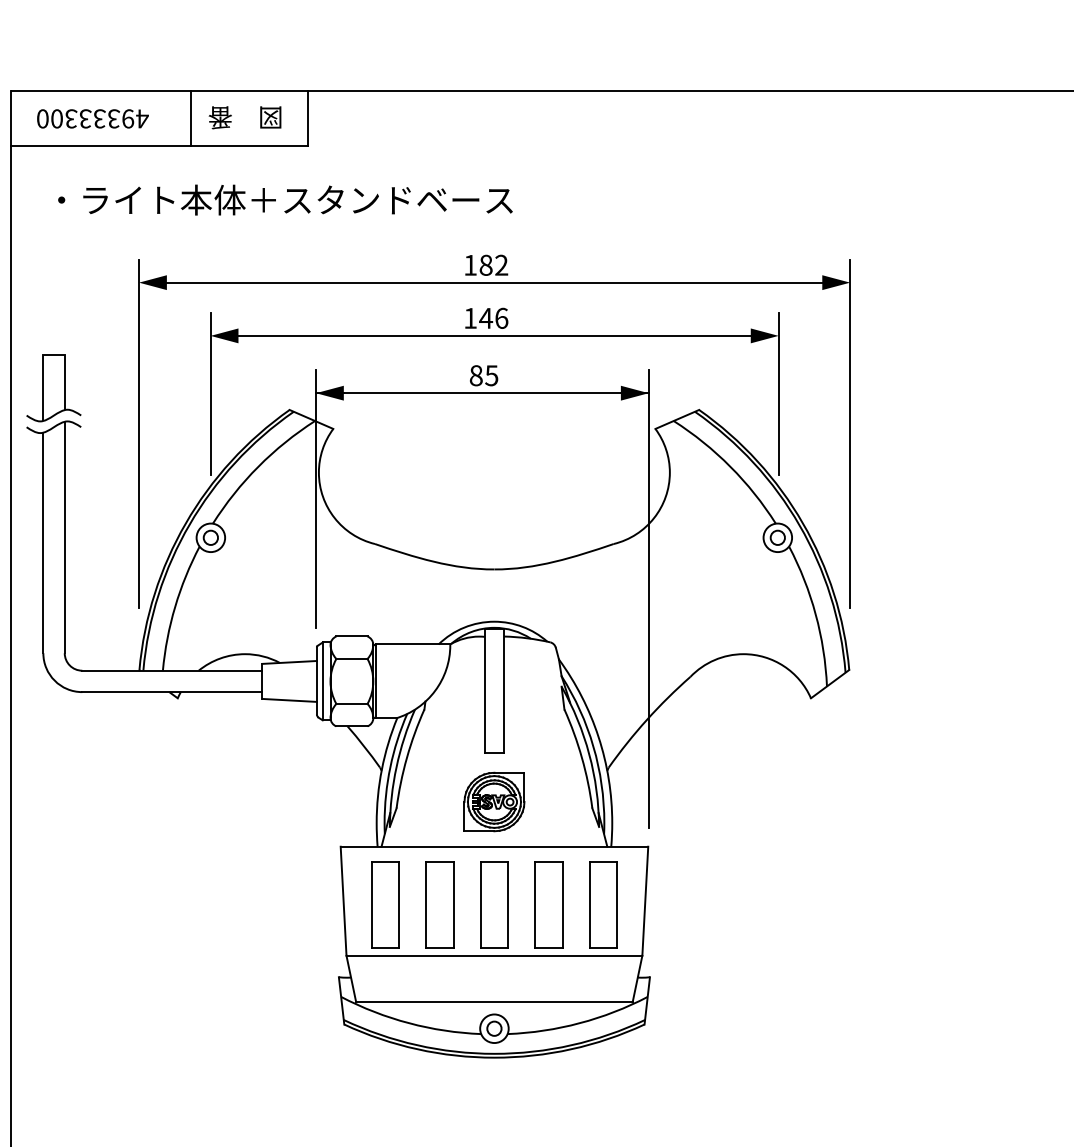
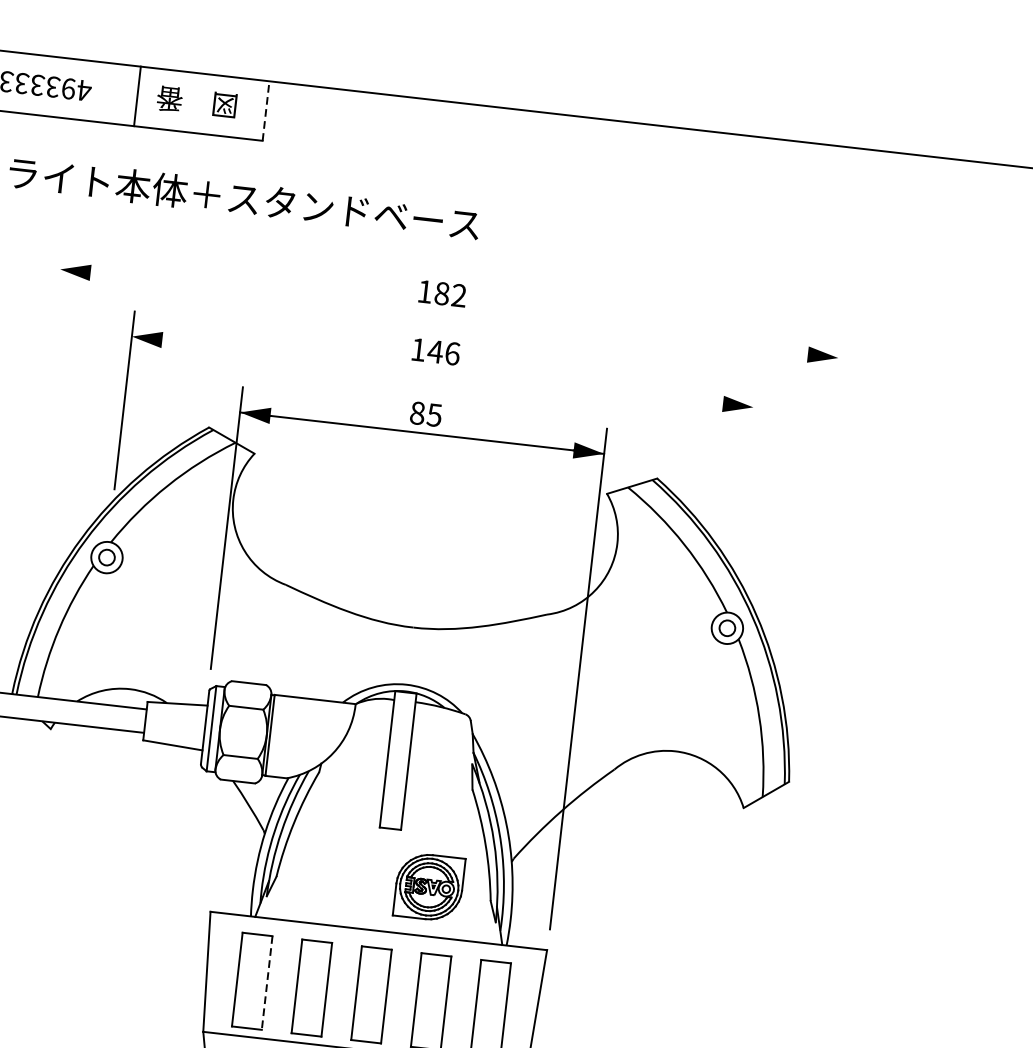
line: (308, 118) -> (266, 110), solid -> dashed
line: (494, 282) -> (449, 313), removed
line: (494, 336) -> (442, 372), removed
line: (778, 394) -> (746, 471), removed
line: (139, 433) -> (41, 434), removed
line: (850, 433) -> (819, 523), removed
part: (494, 801) -> (429, 886), moved
line: (399, 905) -> (267, 983), solid -> dashed

